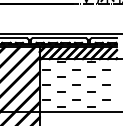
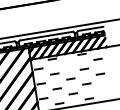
line: (76, 69) -> (68, 64), removed
line: (106, 99) -> (102, 88), removed

